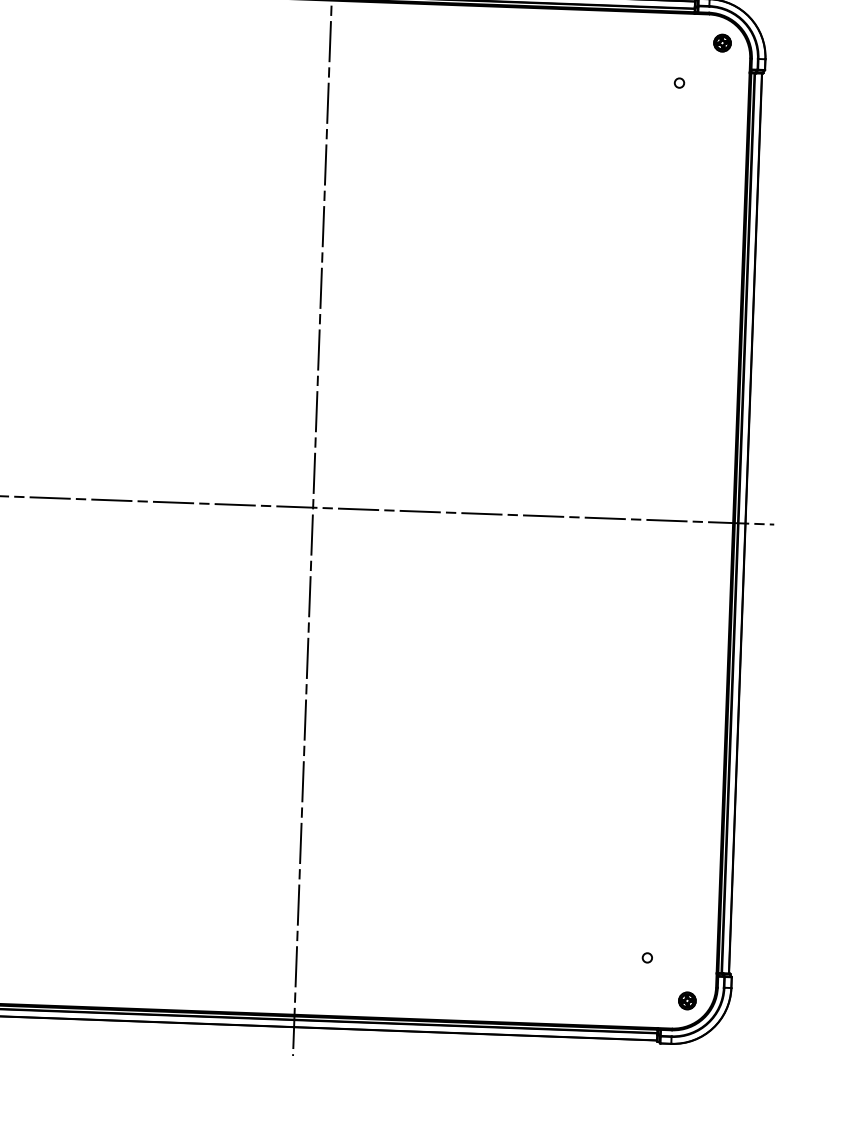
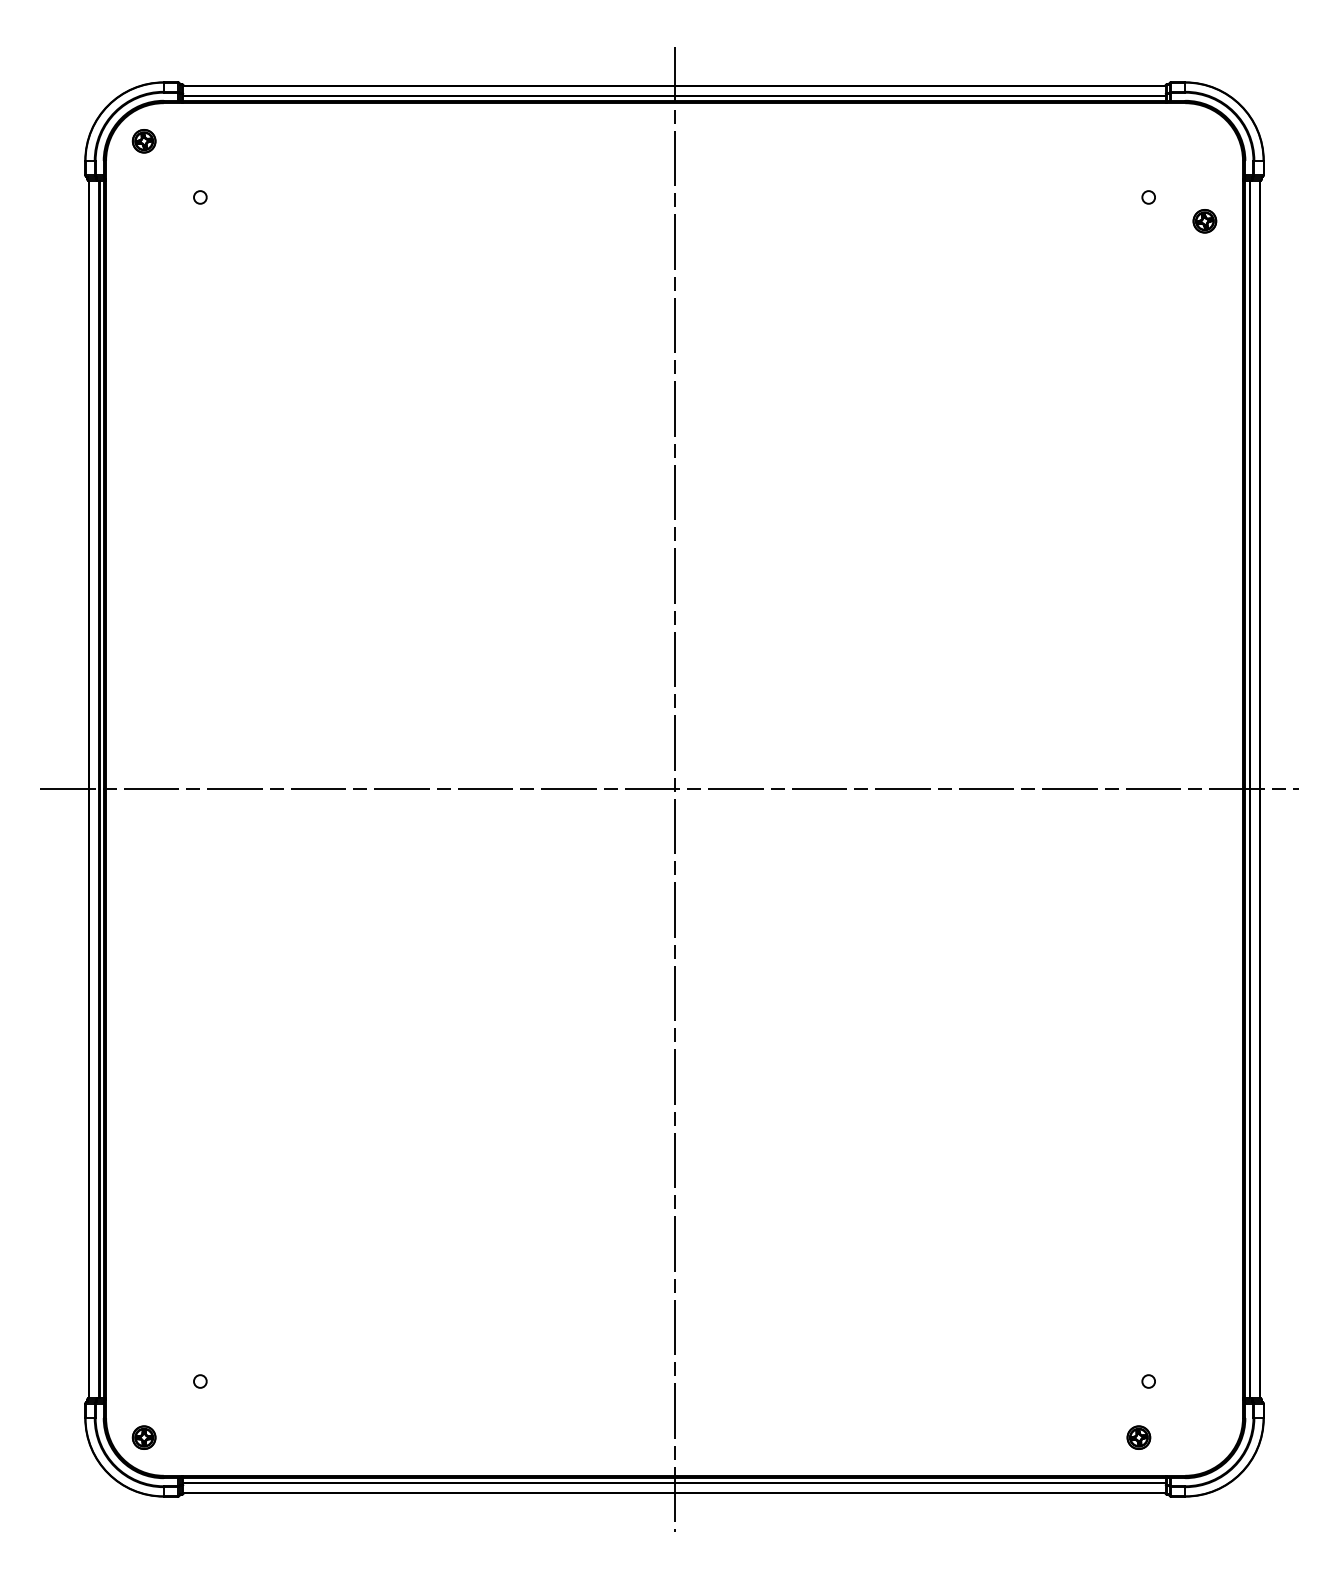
part: (722, 43) -> (1204, 221), moved
part: (687, 1000) -> (1138, 1437), moved

